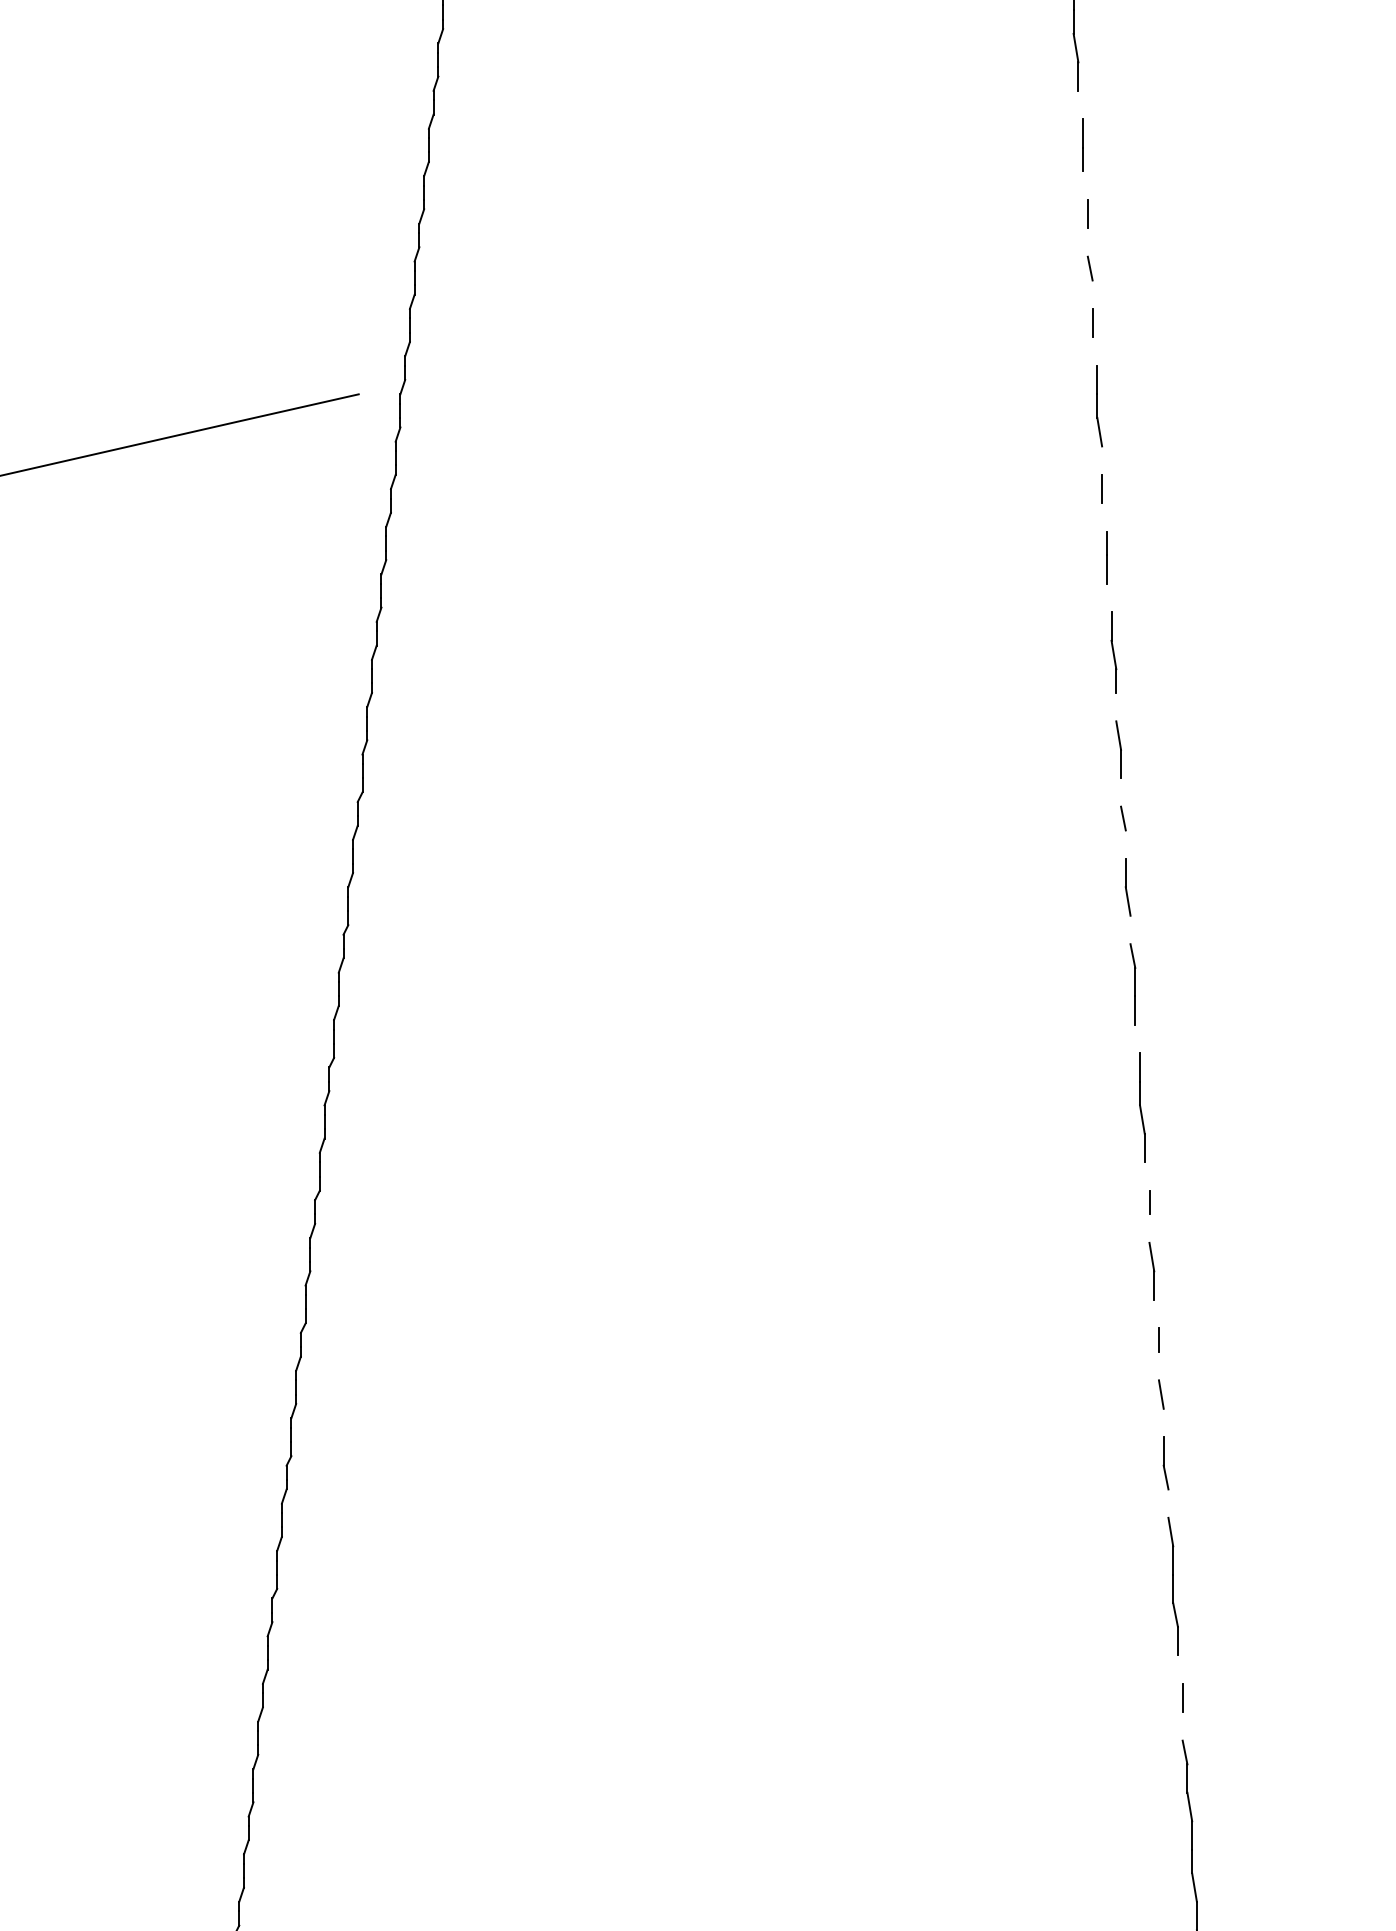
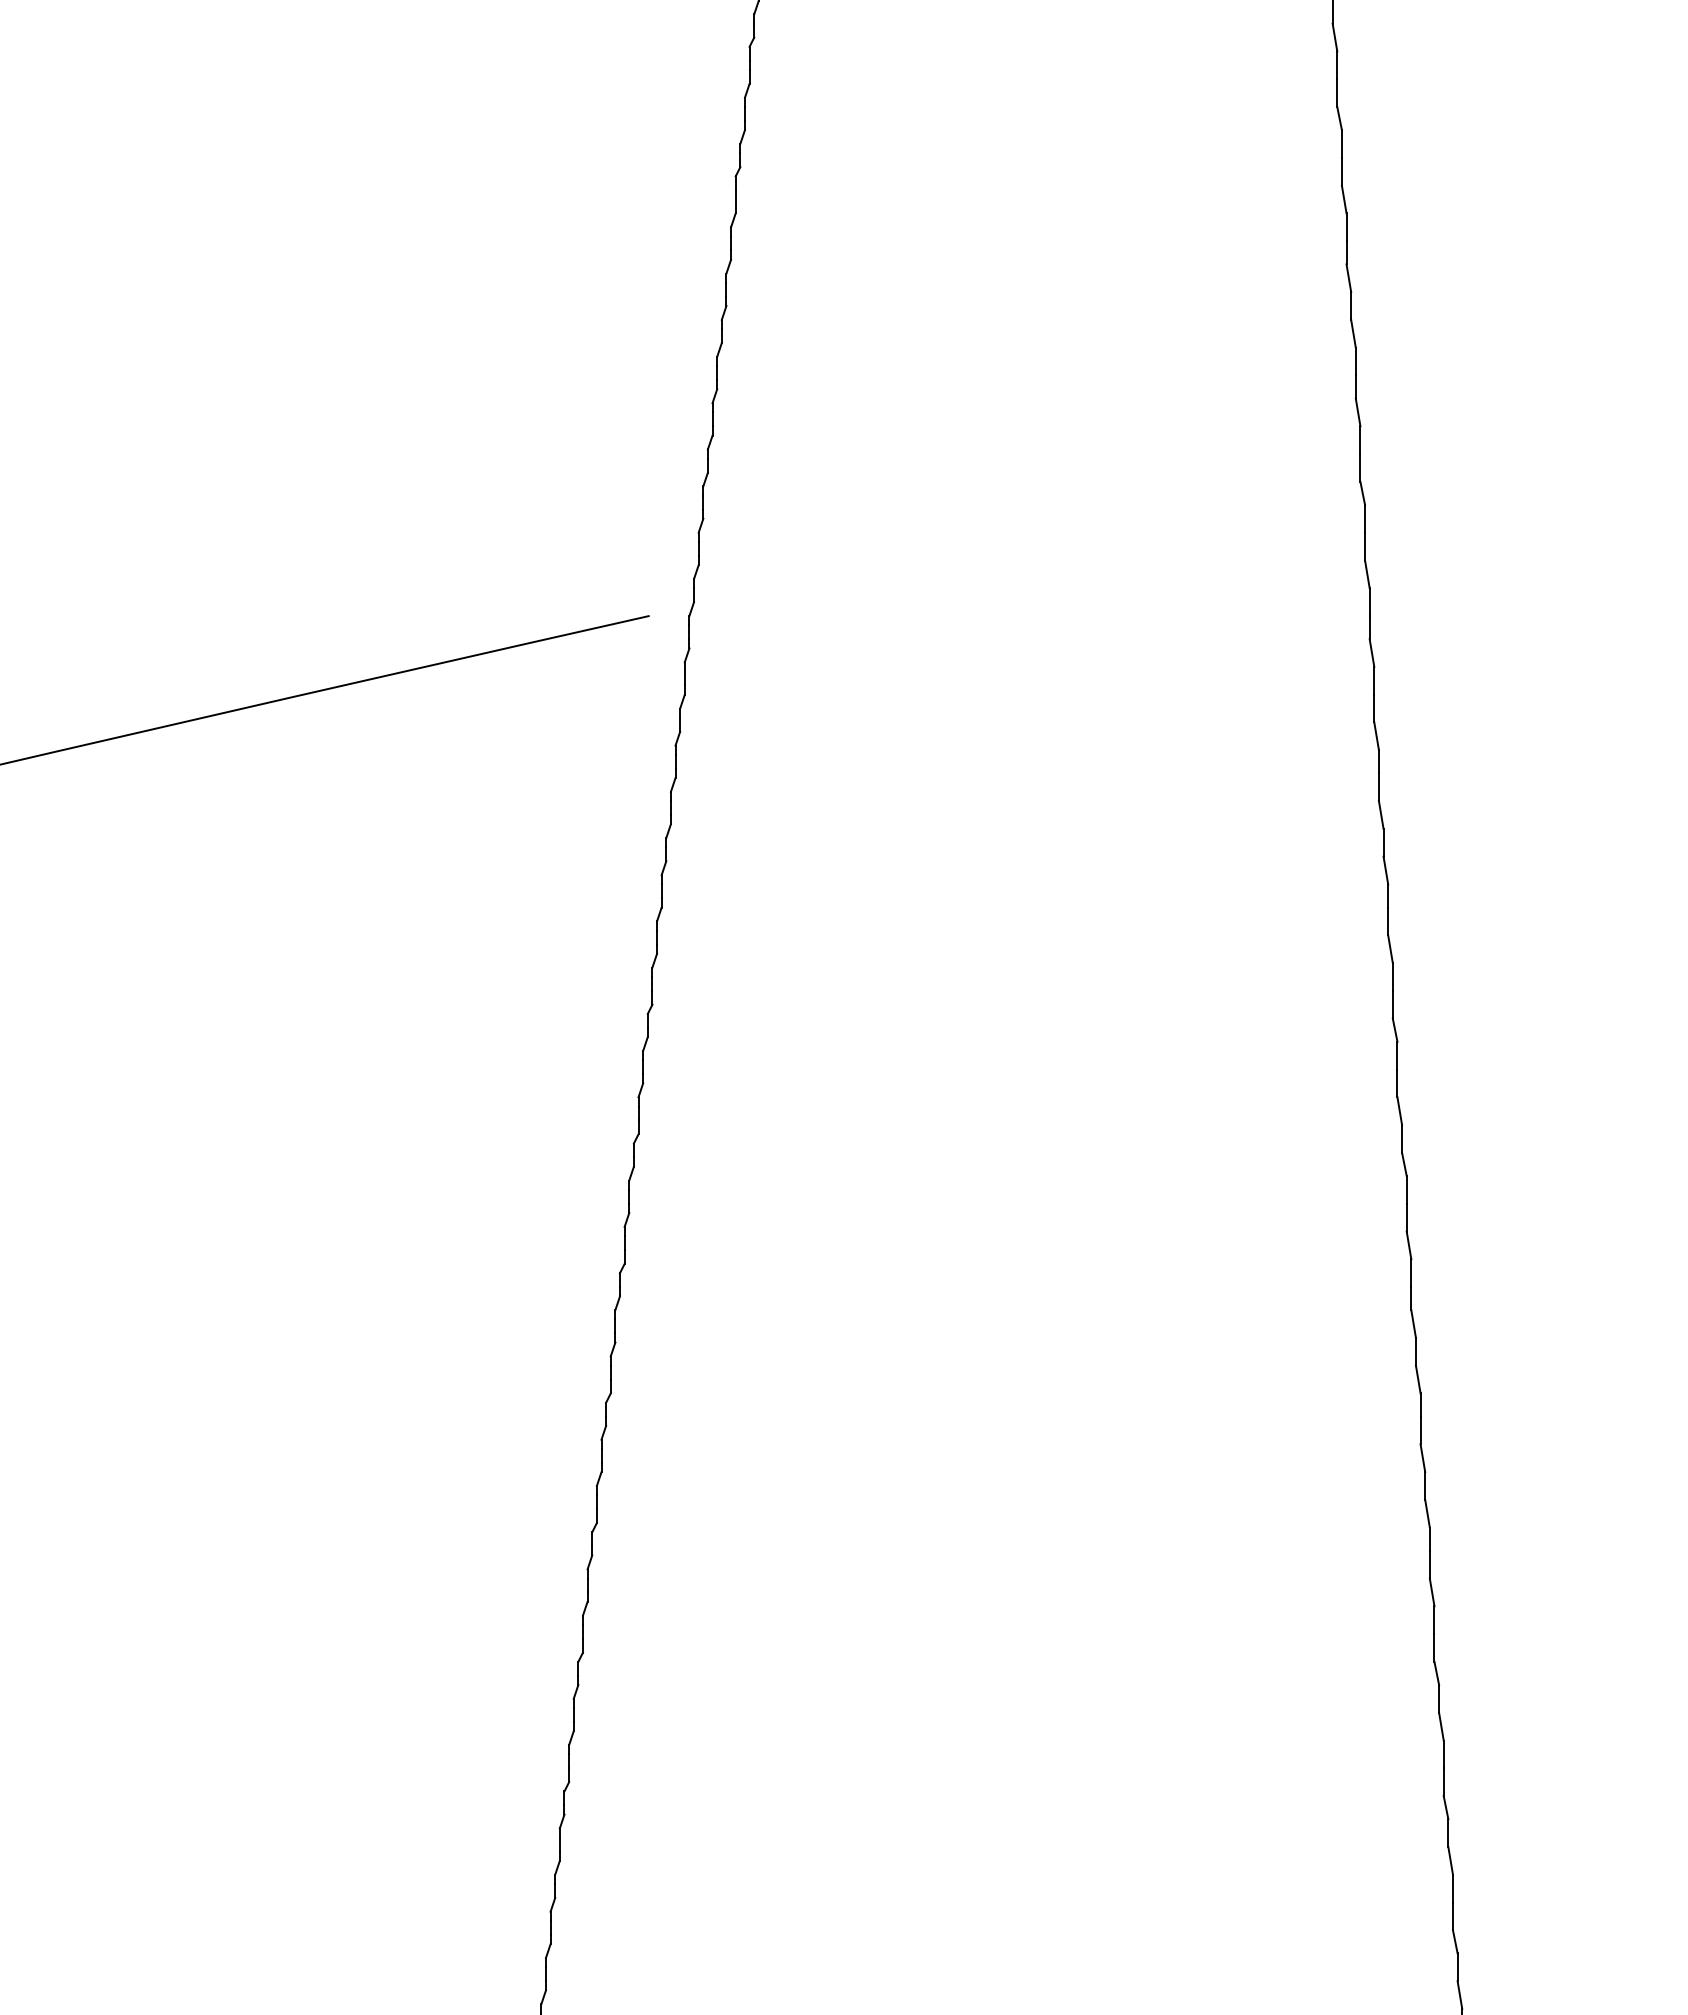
line: (1080, 104) -> (1353, 333), added
line: (1084, 185) -> (1357, 412), added
line: (1087, 242) -> (1360, 467), added
line: (1093, 294) -> (1365, 518), added
line: (1095, 351) -> (1367, 574), added
line: (1102, 460) -> (1374, 680), added
line: (1104, 517) -> (1376, 736), added
line: (1108, 597) -> (1380, 814), added
line: (1116, 707) -> (1388, 921), added
line: (1120, 792) -> (1392, 1004), added
line: (1125, 844) -> (1397, 1055), added
line: (1130, 929) -> (1402, 1138), added
line: (1137, 1039) -> (1408, 1245), added
line: (1146, 1176) -> (1417, 1379), added
line: (1149, 1228) -> (1420, 1430), added
line: (1156, 1313) -> (1427, 1513), added
line: (1158, 1365) -> (1429, 1564), added
line: (1163, 1423) -> (1434, 1620), added
line: (1168, 1503) -> (1439, 1698), added
line: (1180, 1669) -> (1450, 1860), added
line: (1182, 1726) -> (1452, 1916), added

